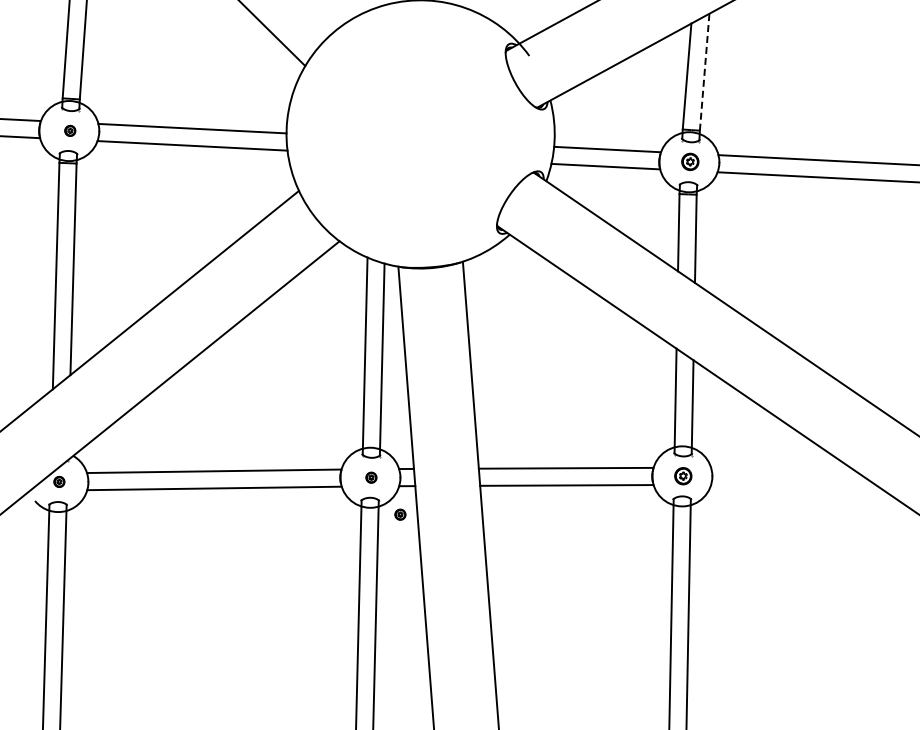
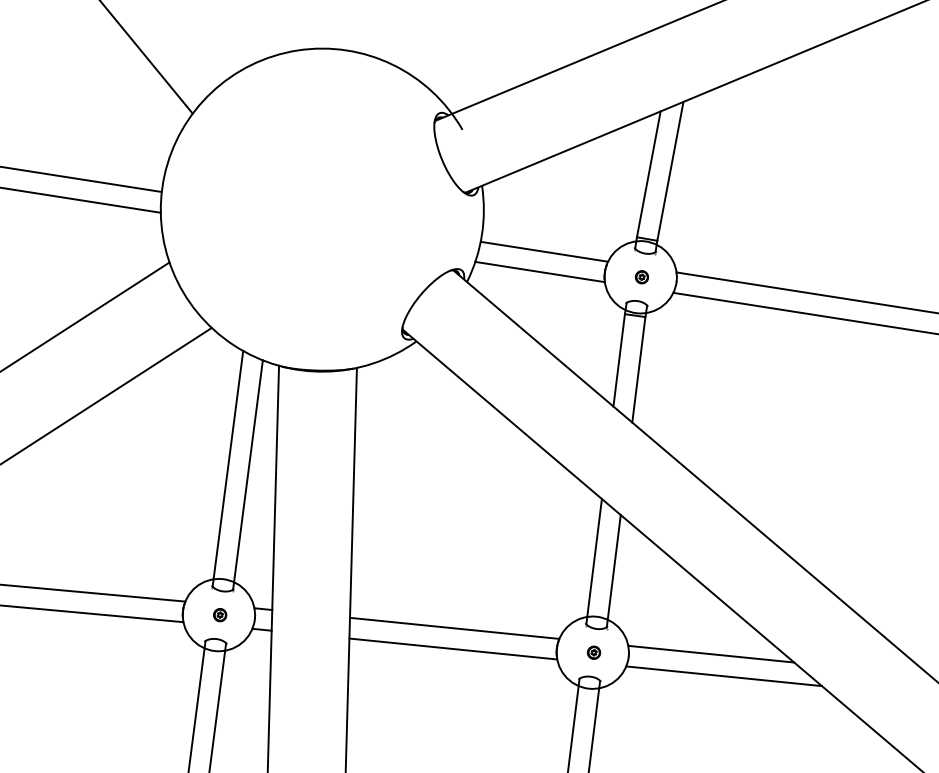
line: (704, 72) -> (670, 171), dashed -> solid
part: (690, 162) -> (642, 277), size x0.62
line: (780, 467) -> (711, 654), added
part: (683, 476) -> (594, 652), size x0.62
line: (792, 484) -> (723, 676), added
part: (400, 514) -> (250, 662), removed

